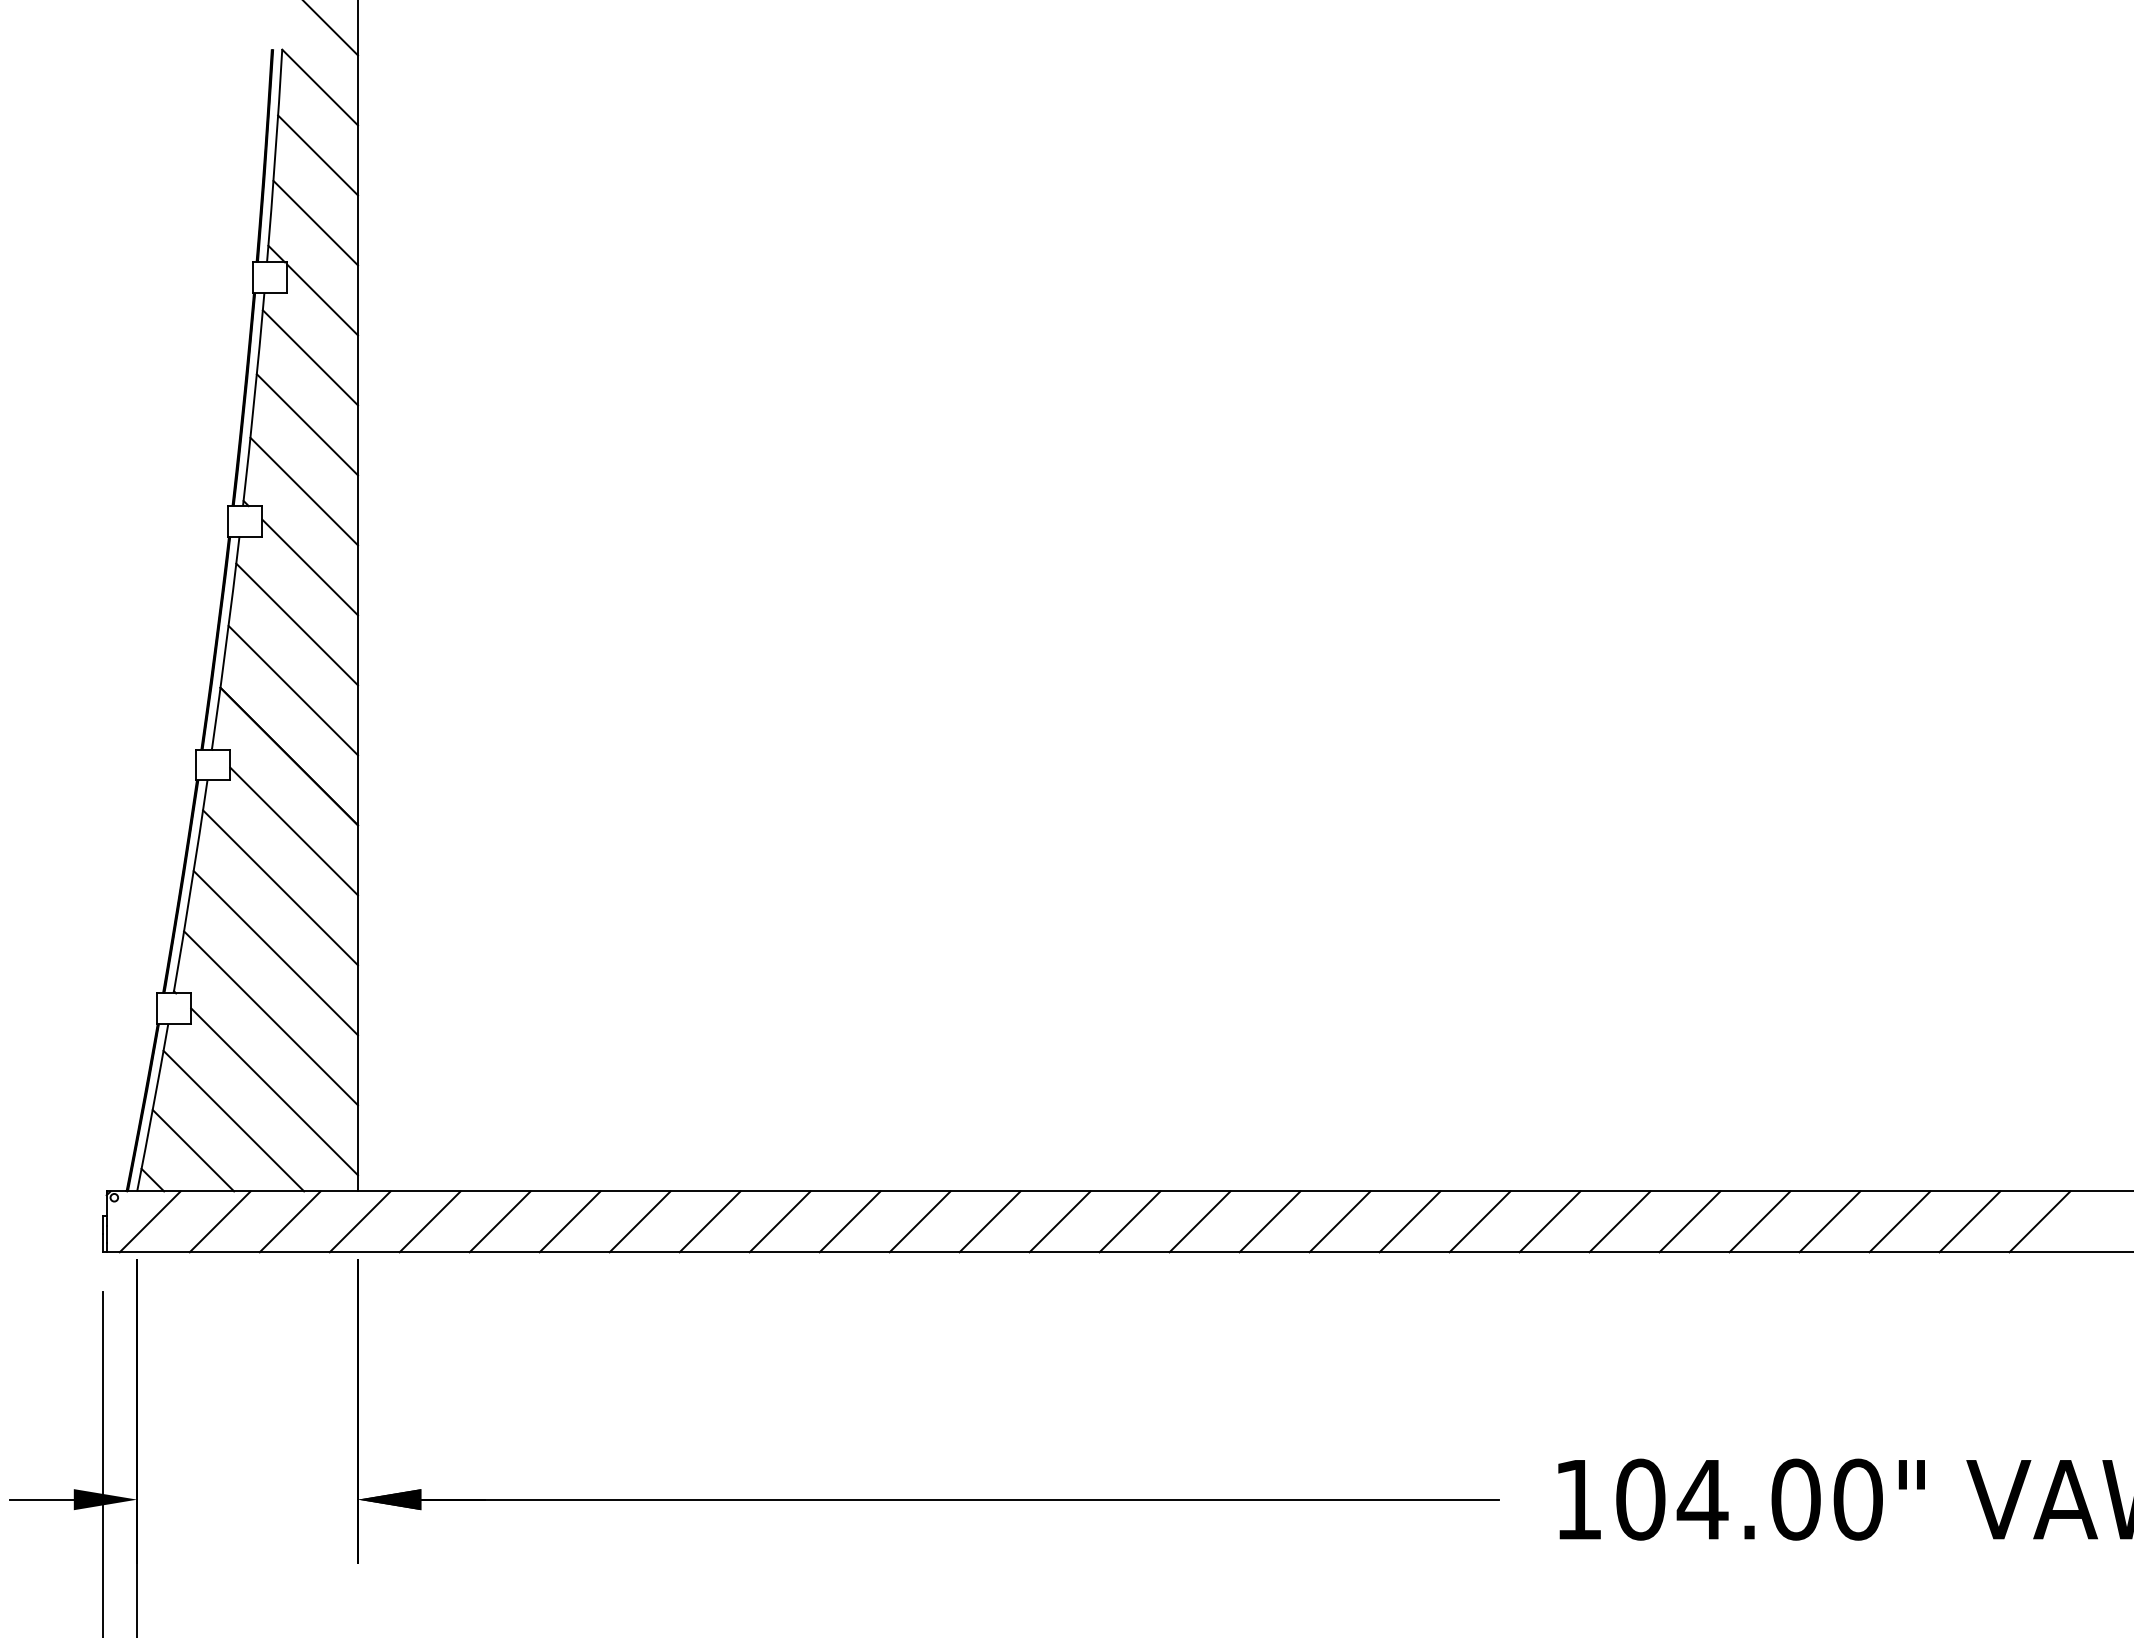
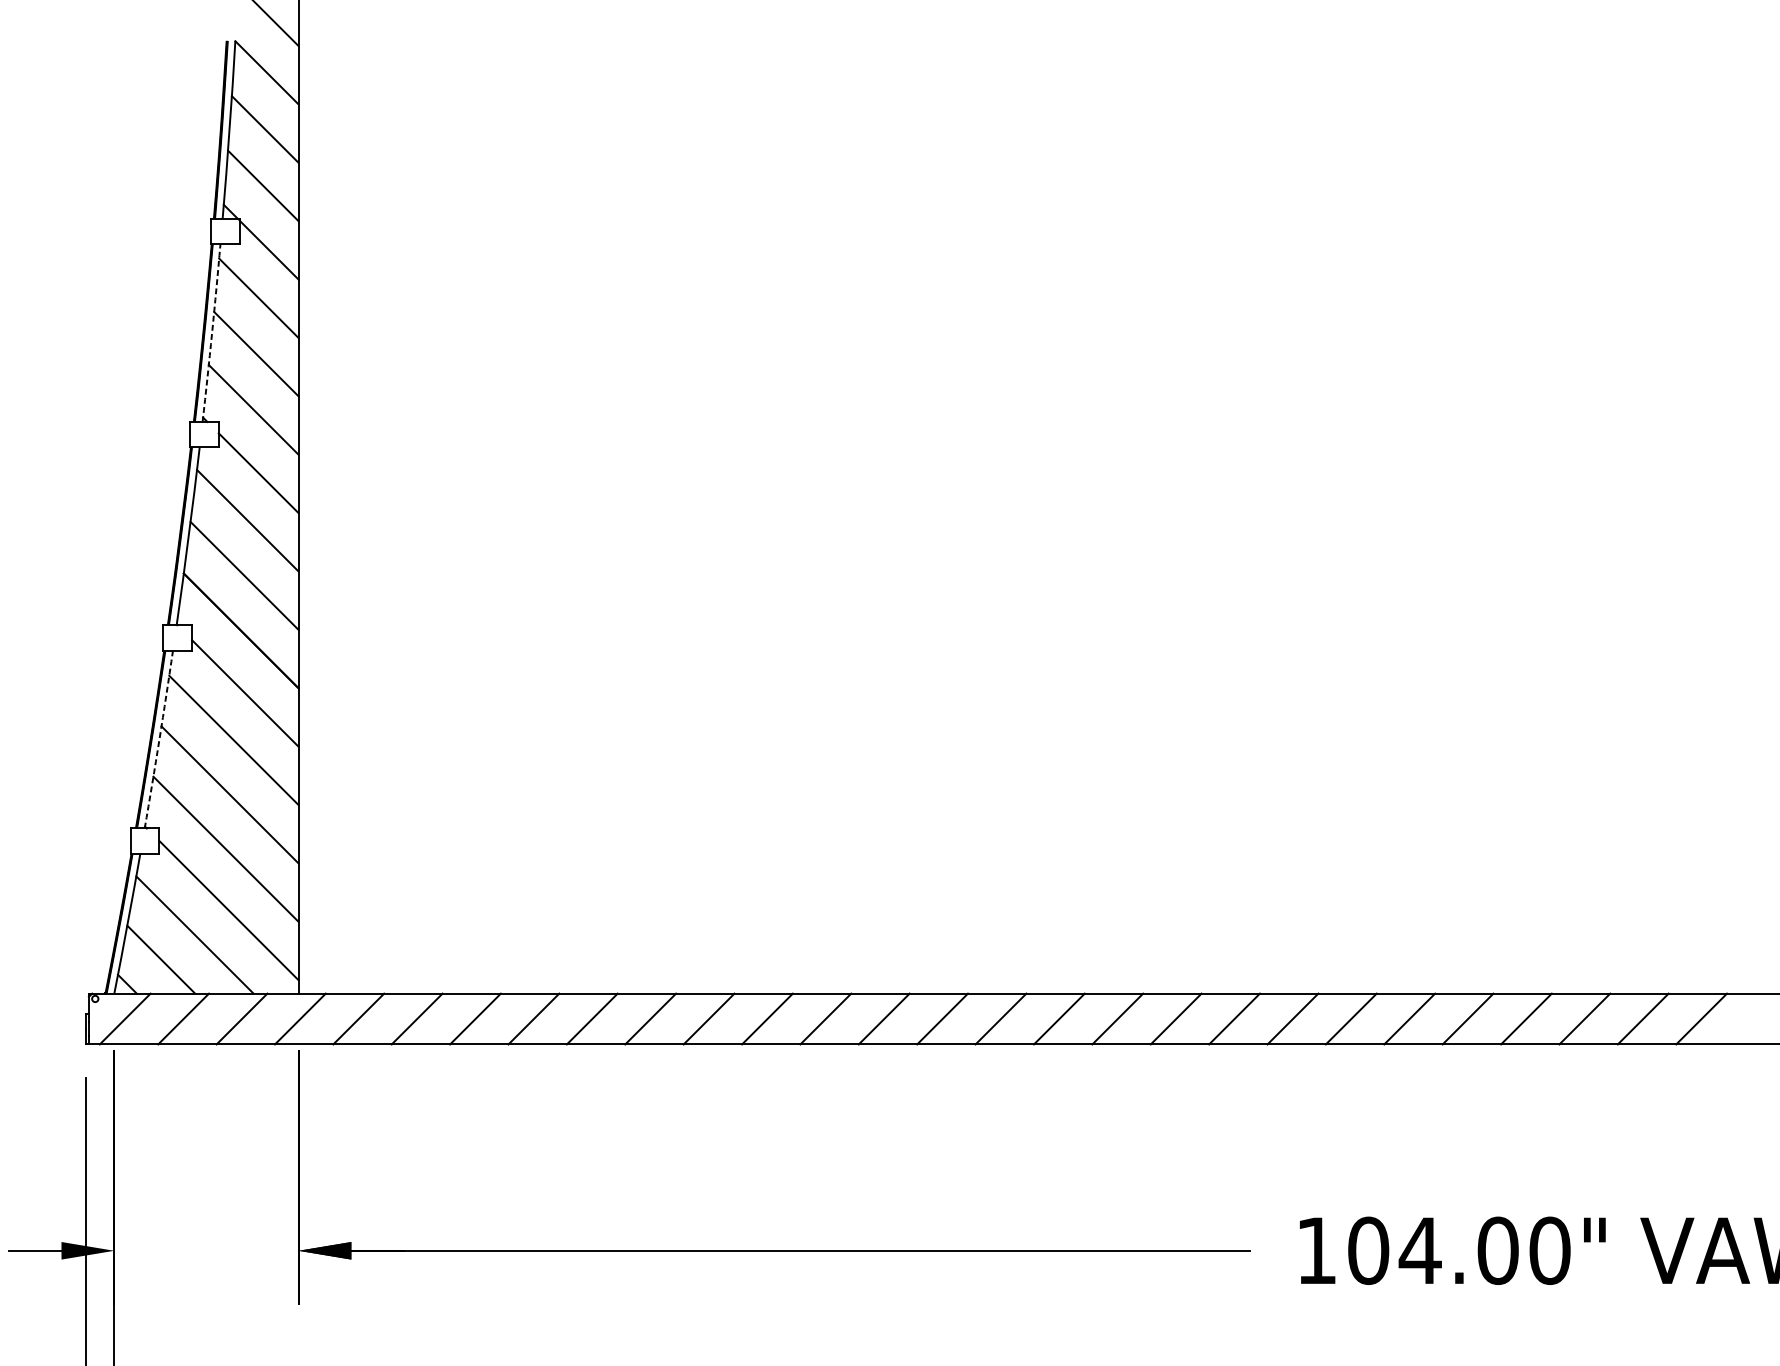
arc: (254, 399) -> (212, 333), solid -> dashed
arc: (191, 886) -> (159, 739), solid -> dashed

